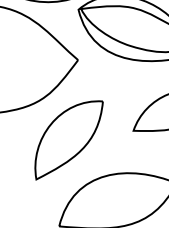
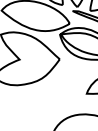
part: (69, 140) -> (55, 98), removed

